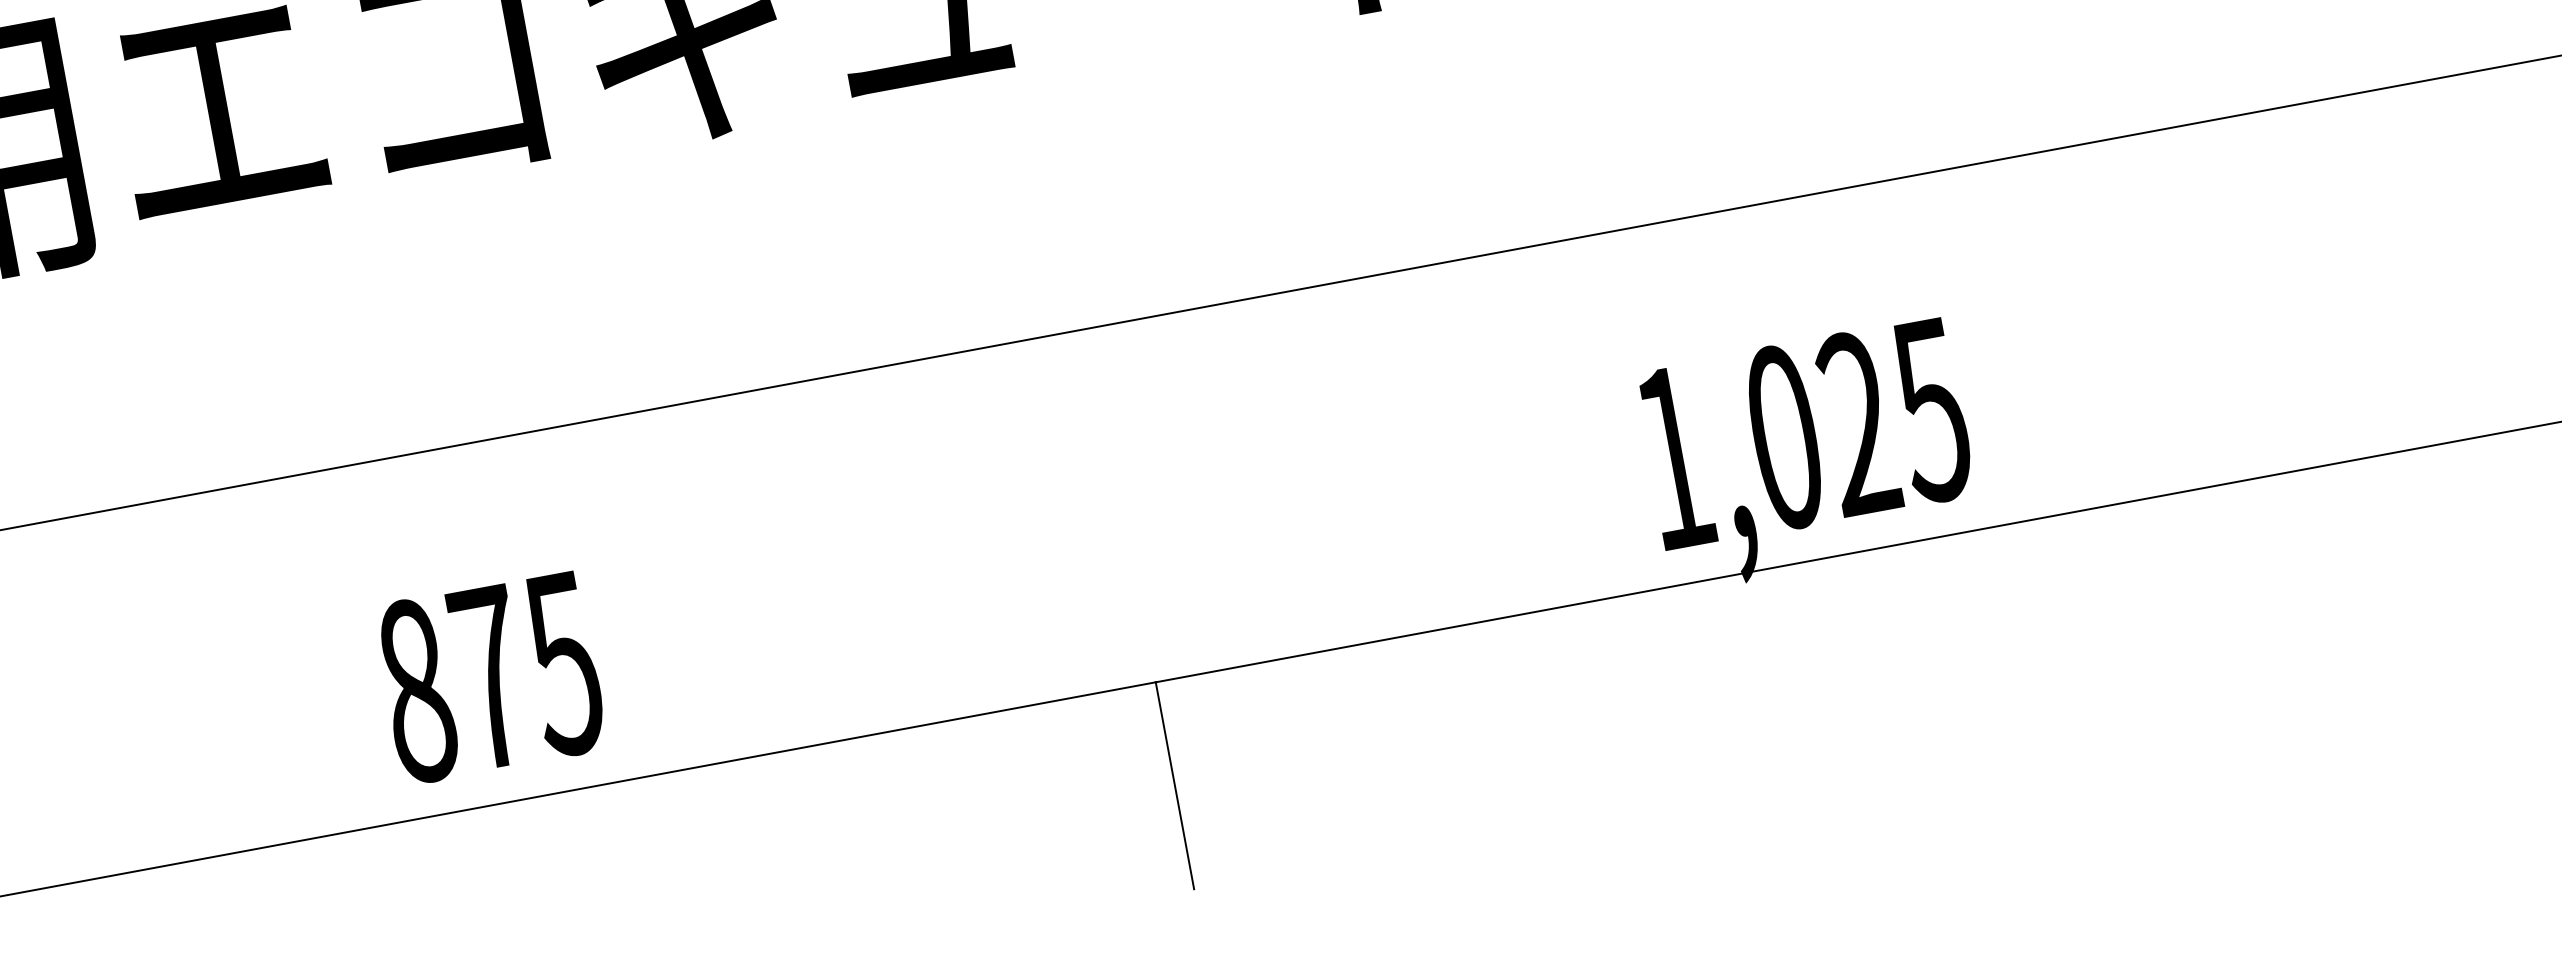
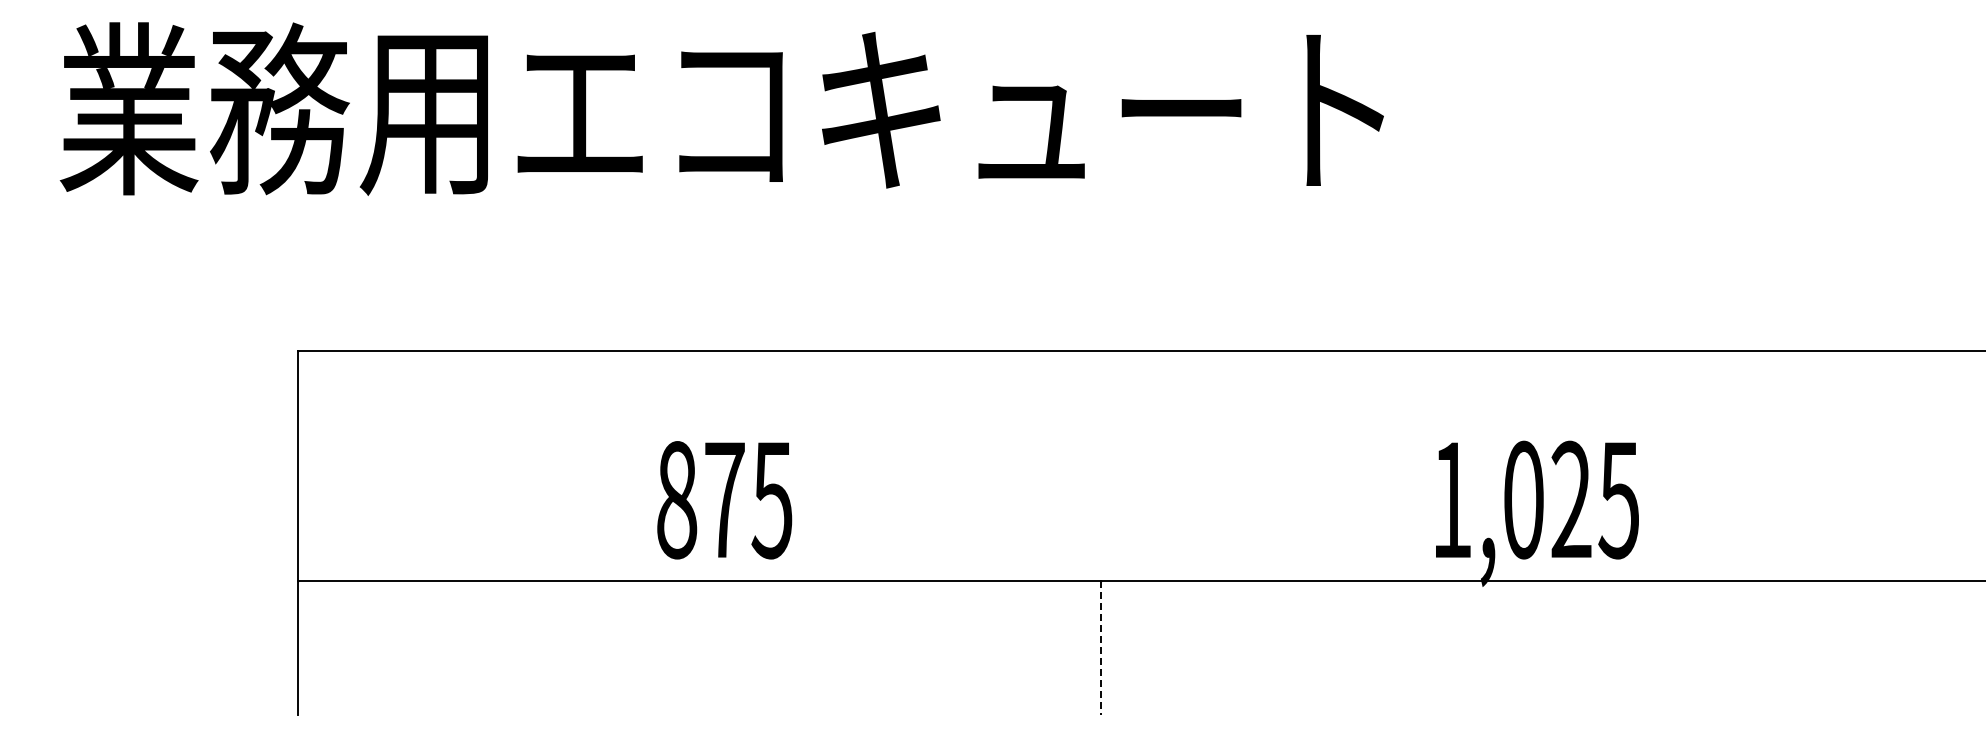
text: (490, 678) -> (724, 500), moved
line: (1175, 787) -> (1101, 648), solid -> dashed

